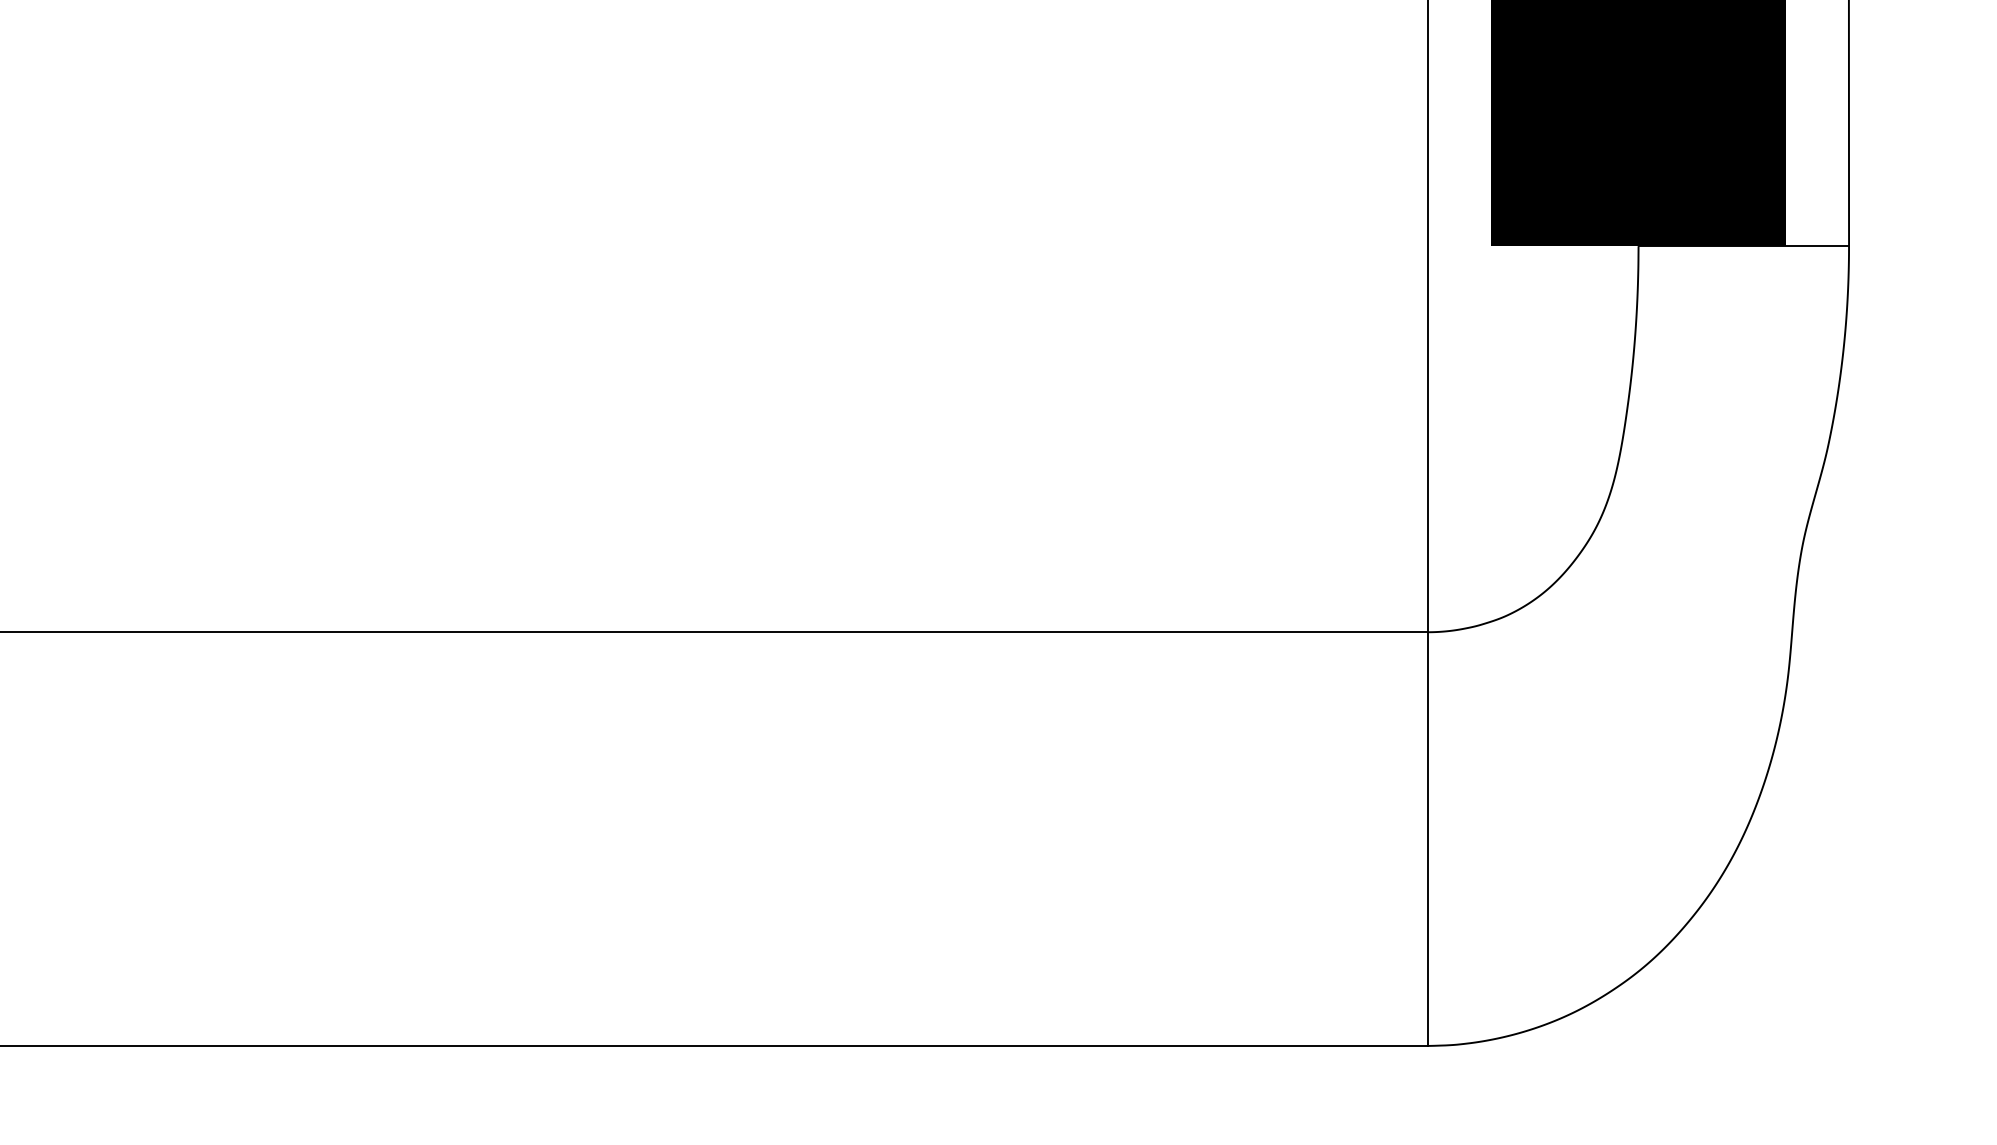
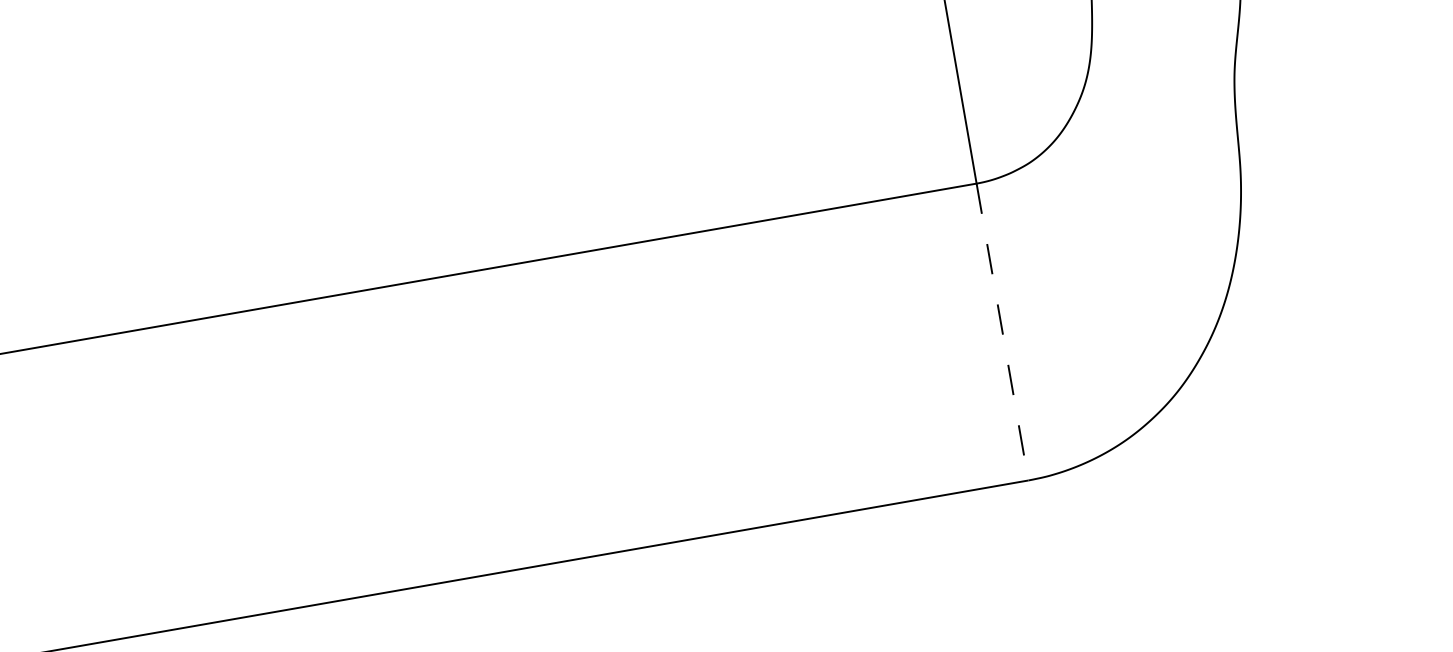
line: (1428, 839) -> (1002, 332), solid -> dashed

